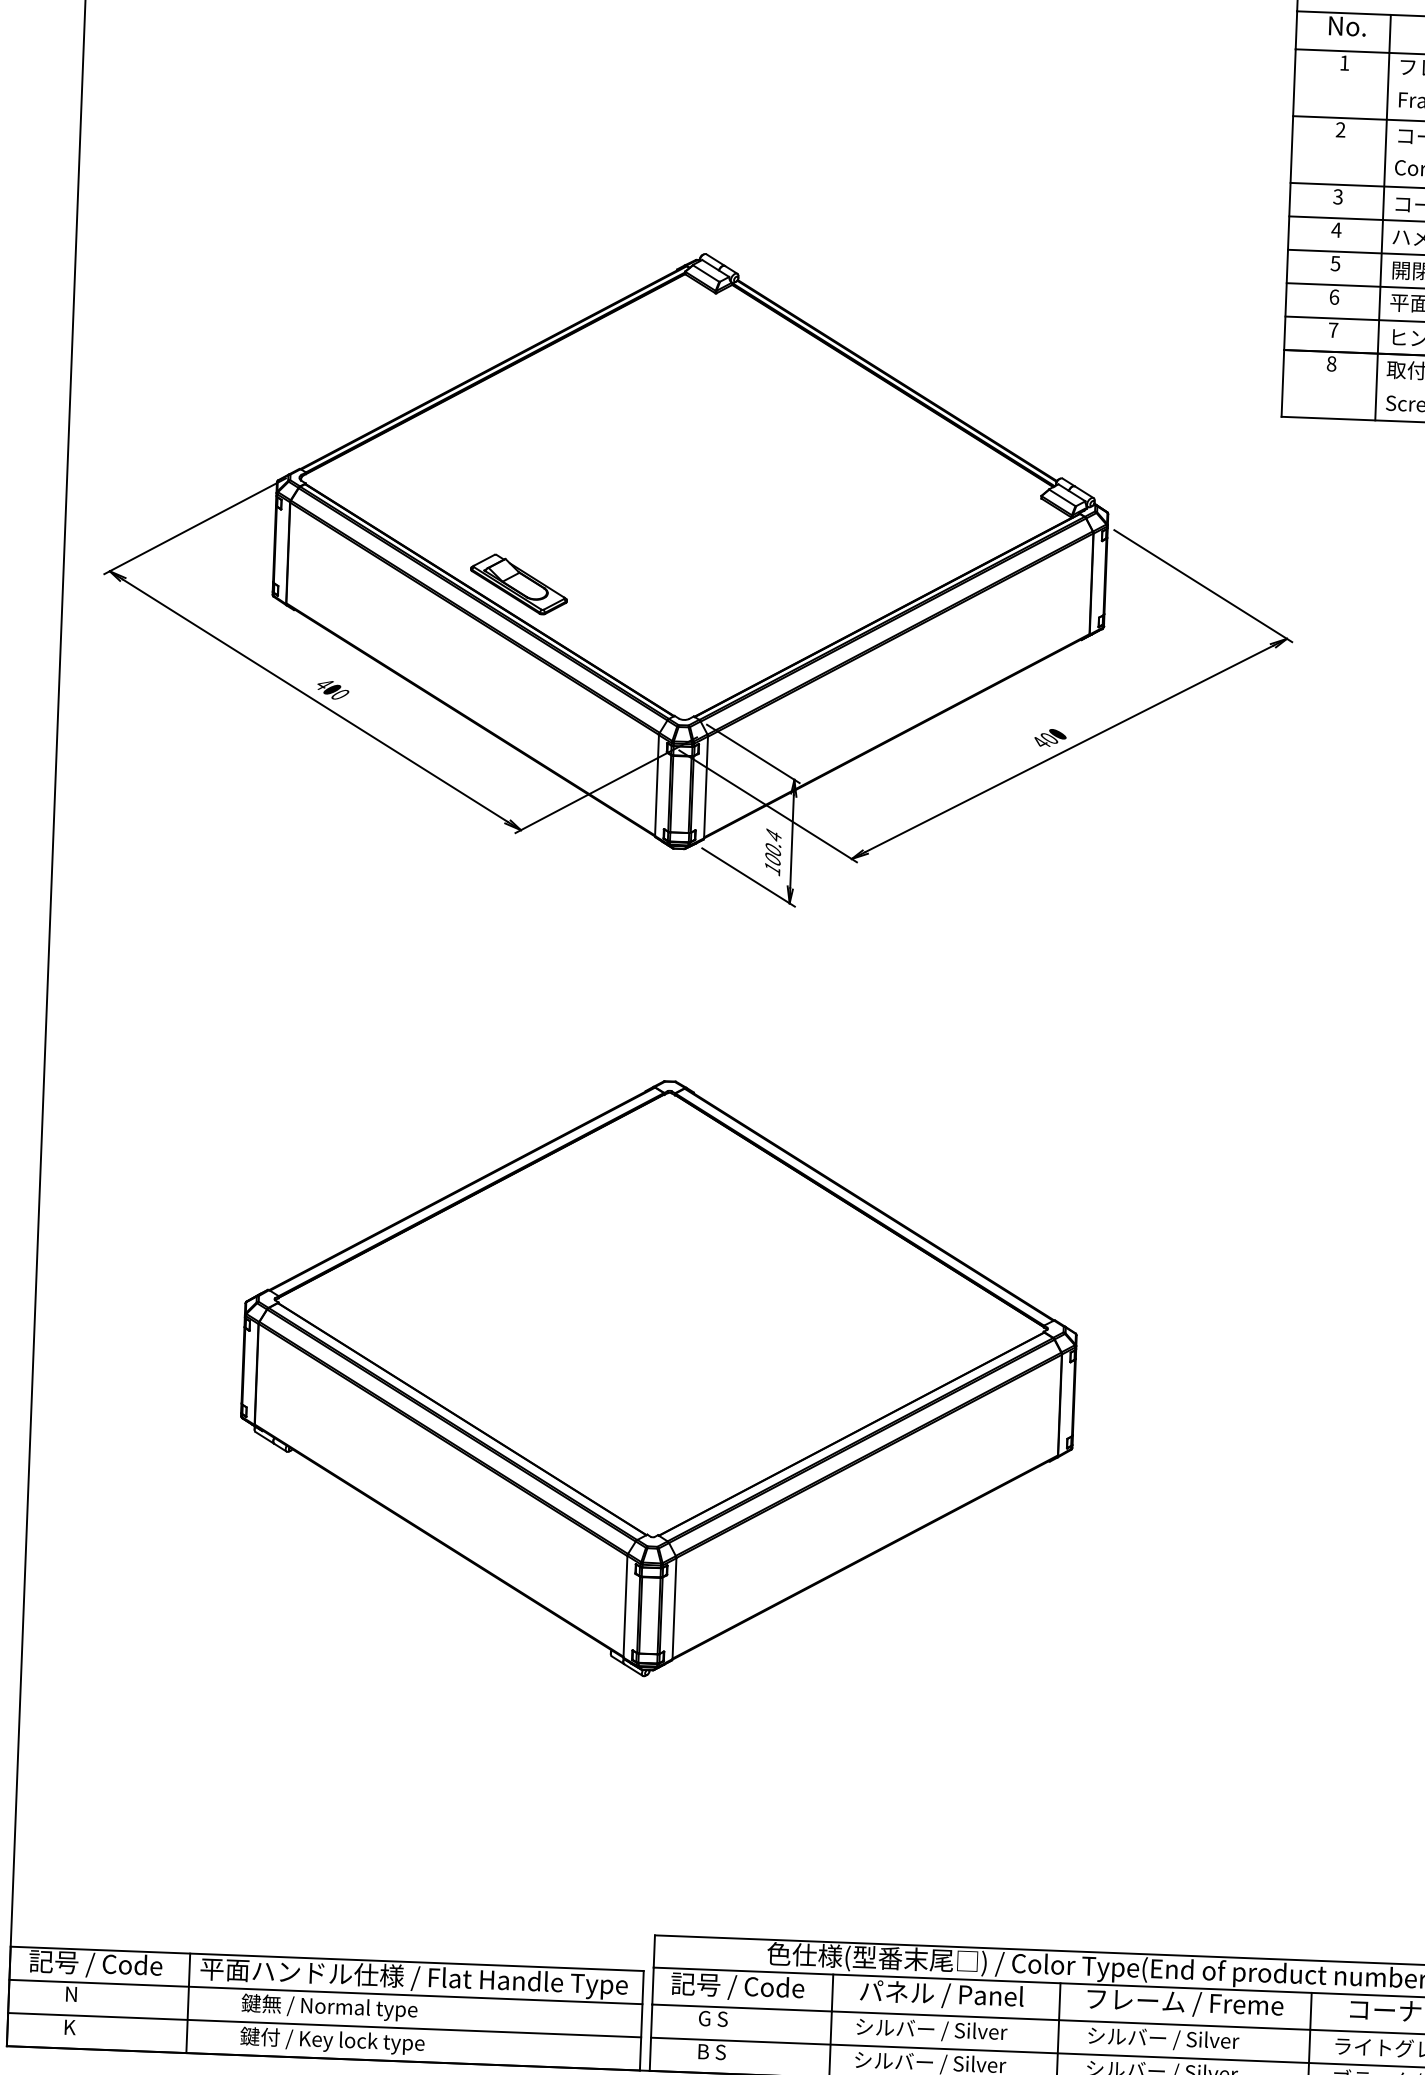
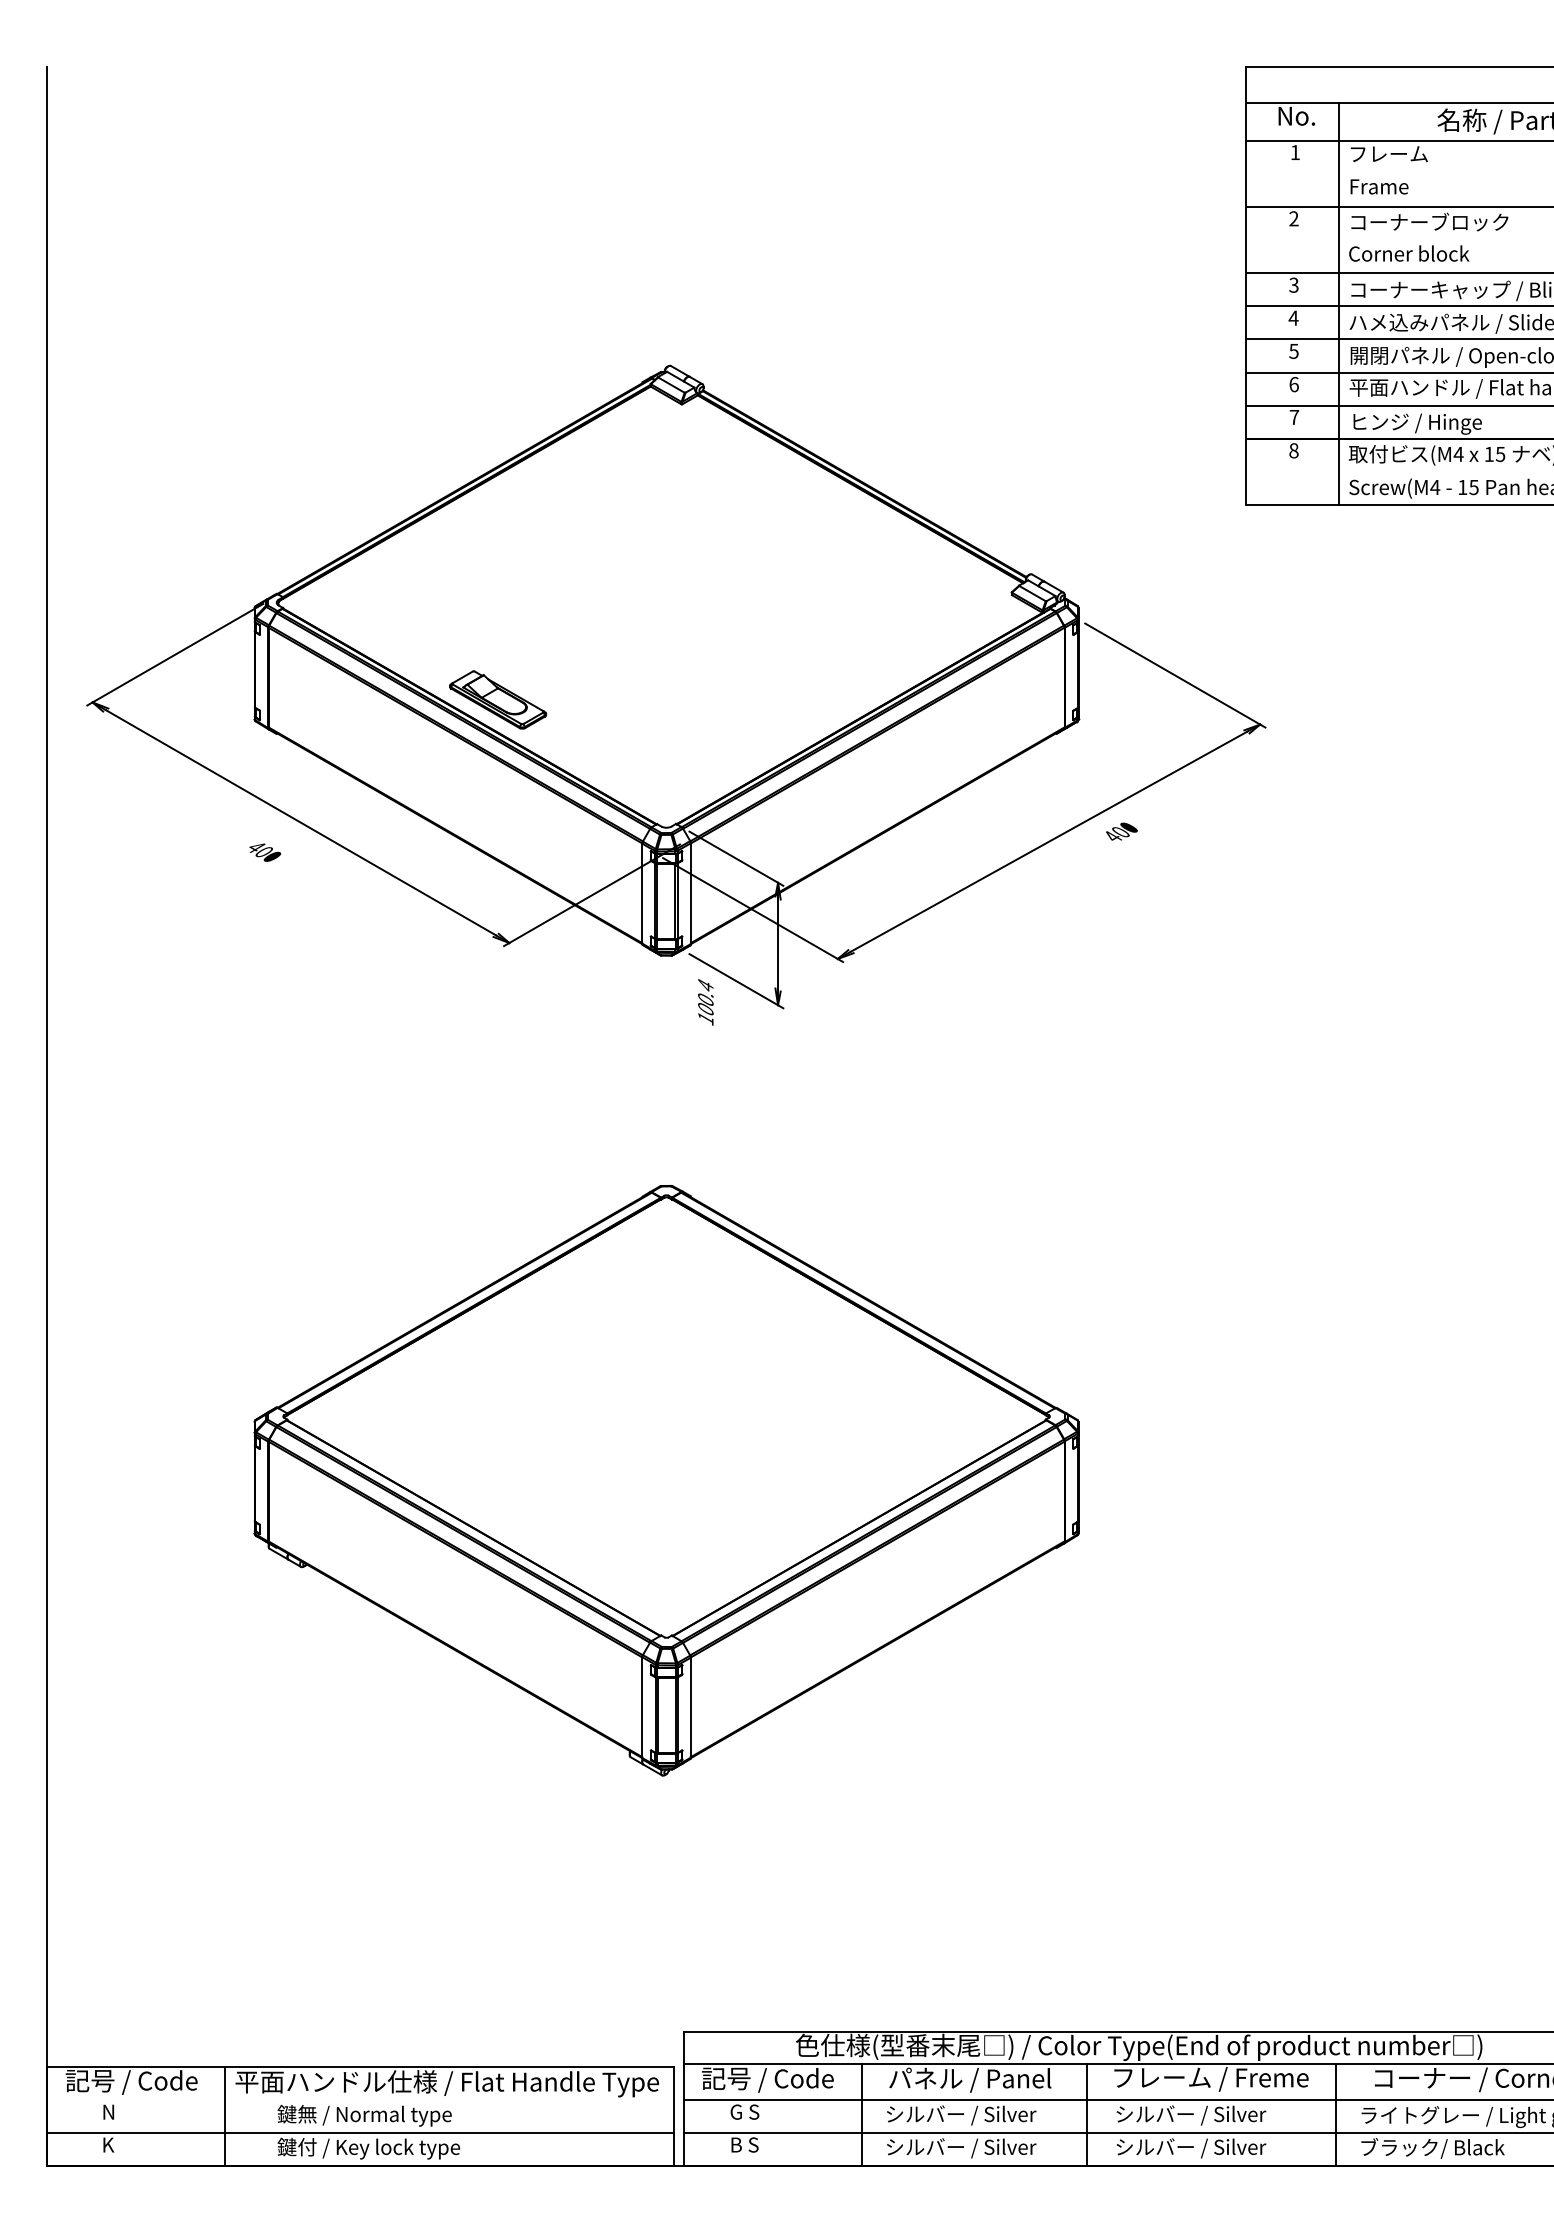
text: (333, 690) -> (265, 852), moved
text: (1050, 737) -> (1121, 831), moved
text: (772, 852) -> (705, 1002), moved
line: (325, 1992) -> (360, 2100), removed

